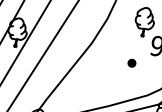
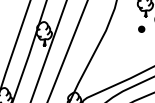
part: (131, 62) -> (141, 28), moved

